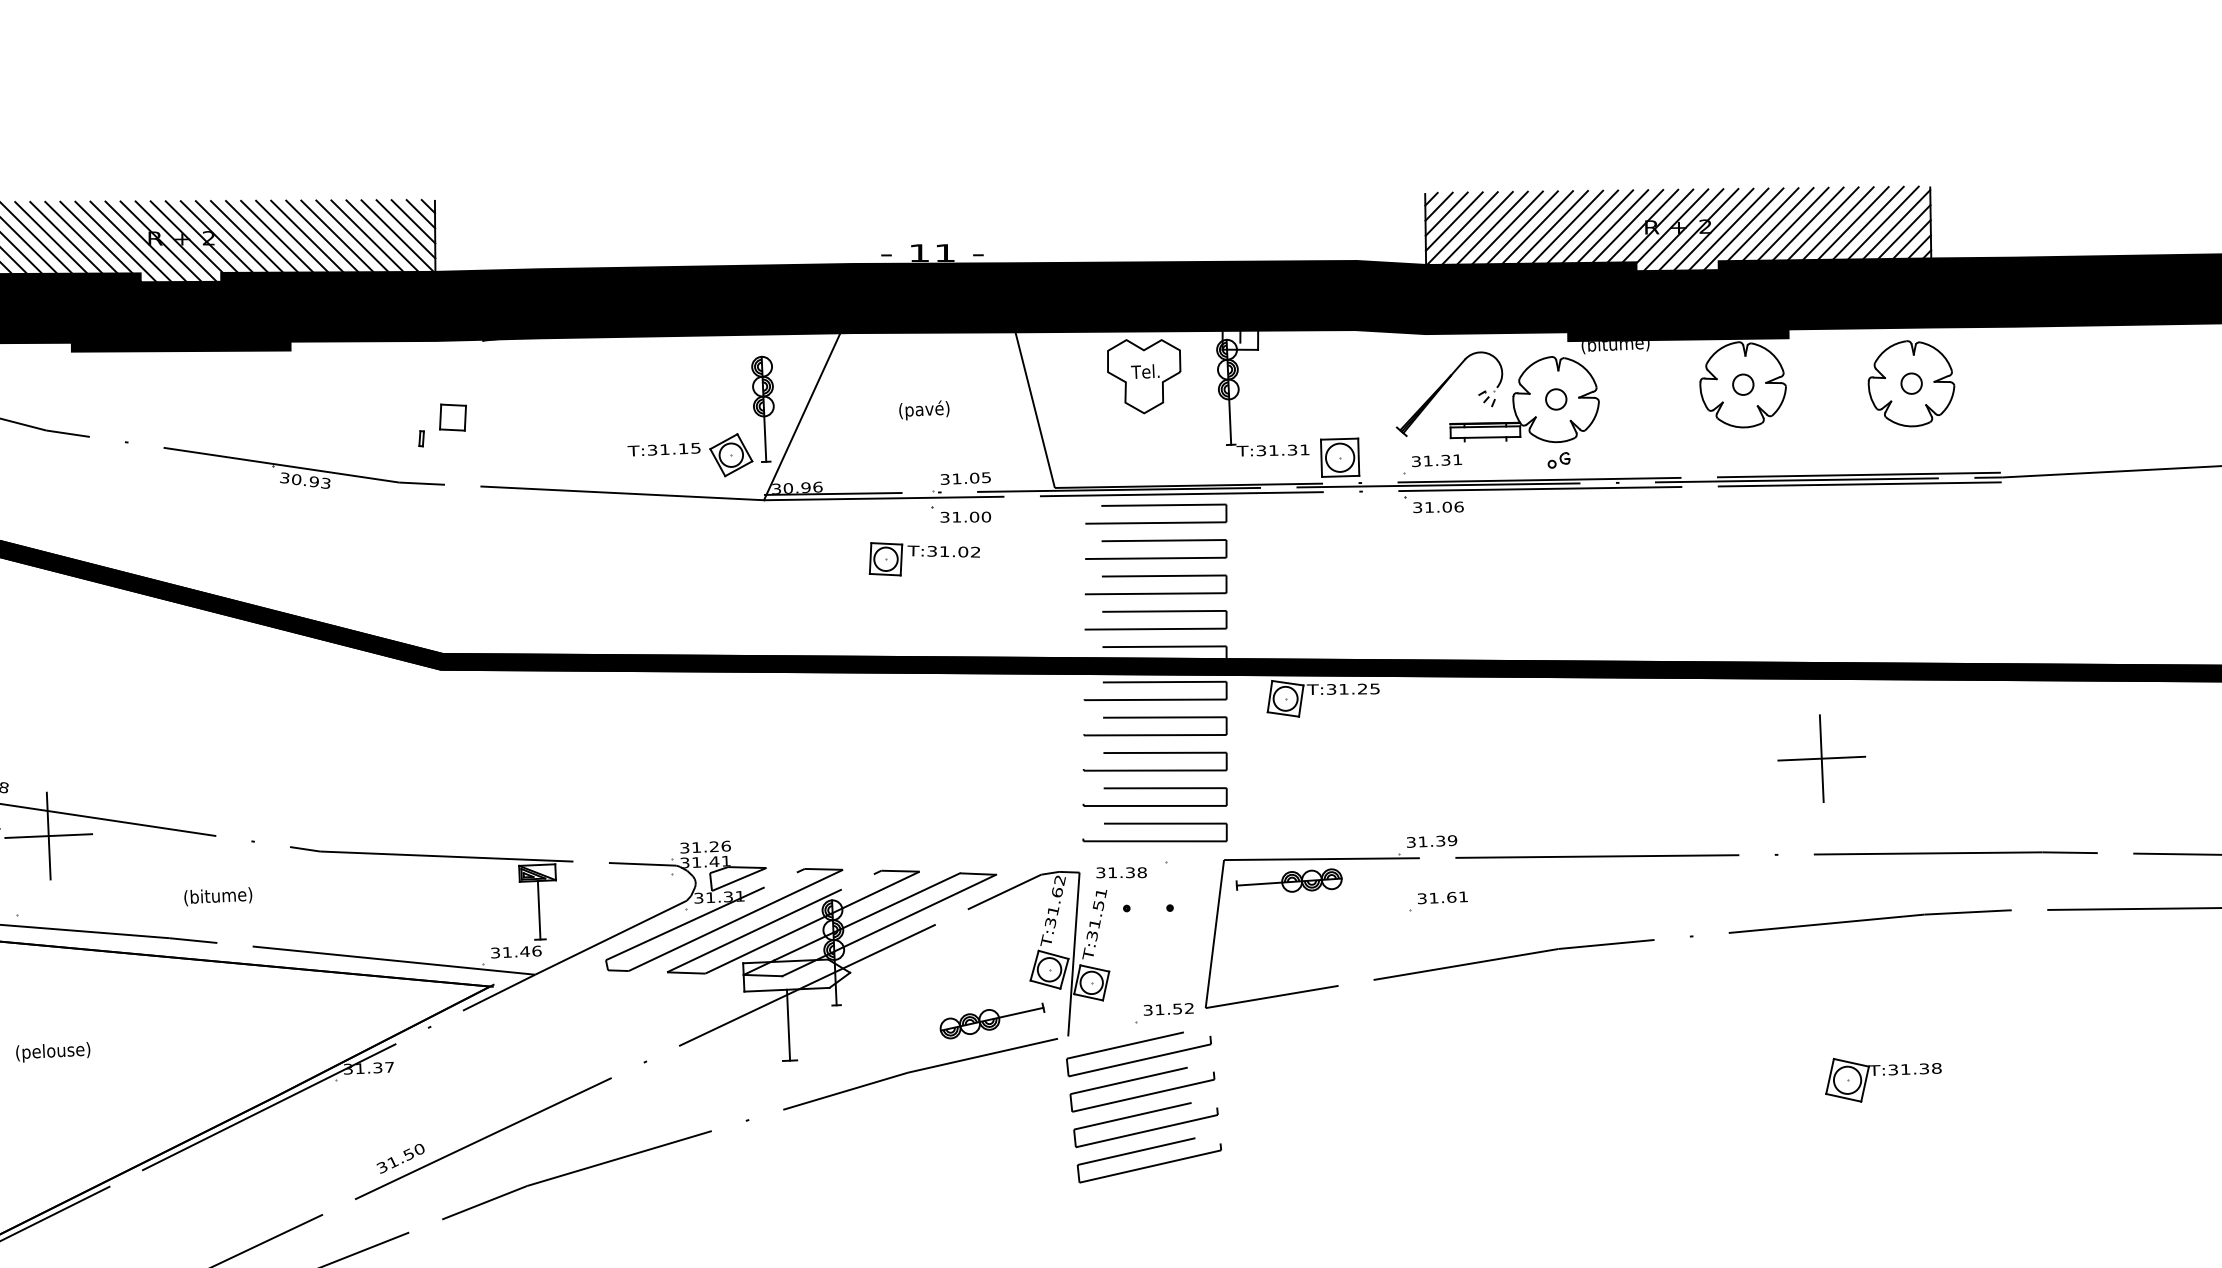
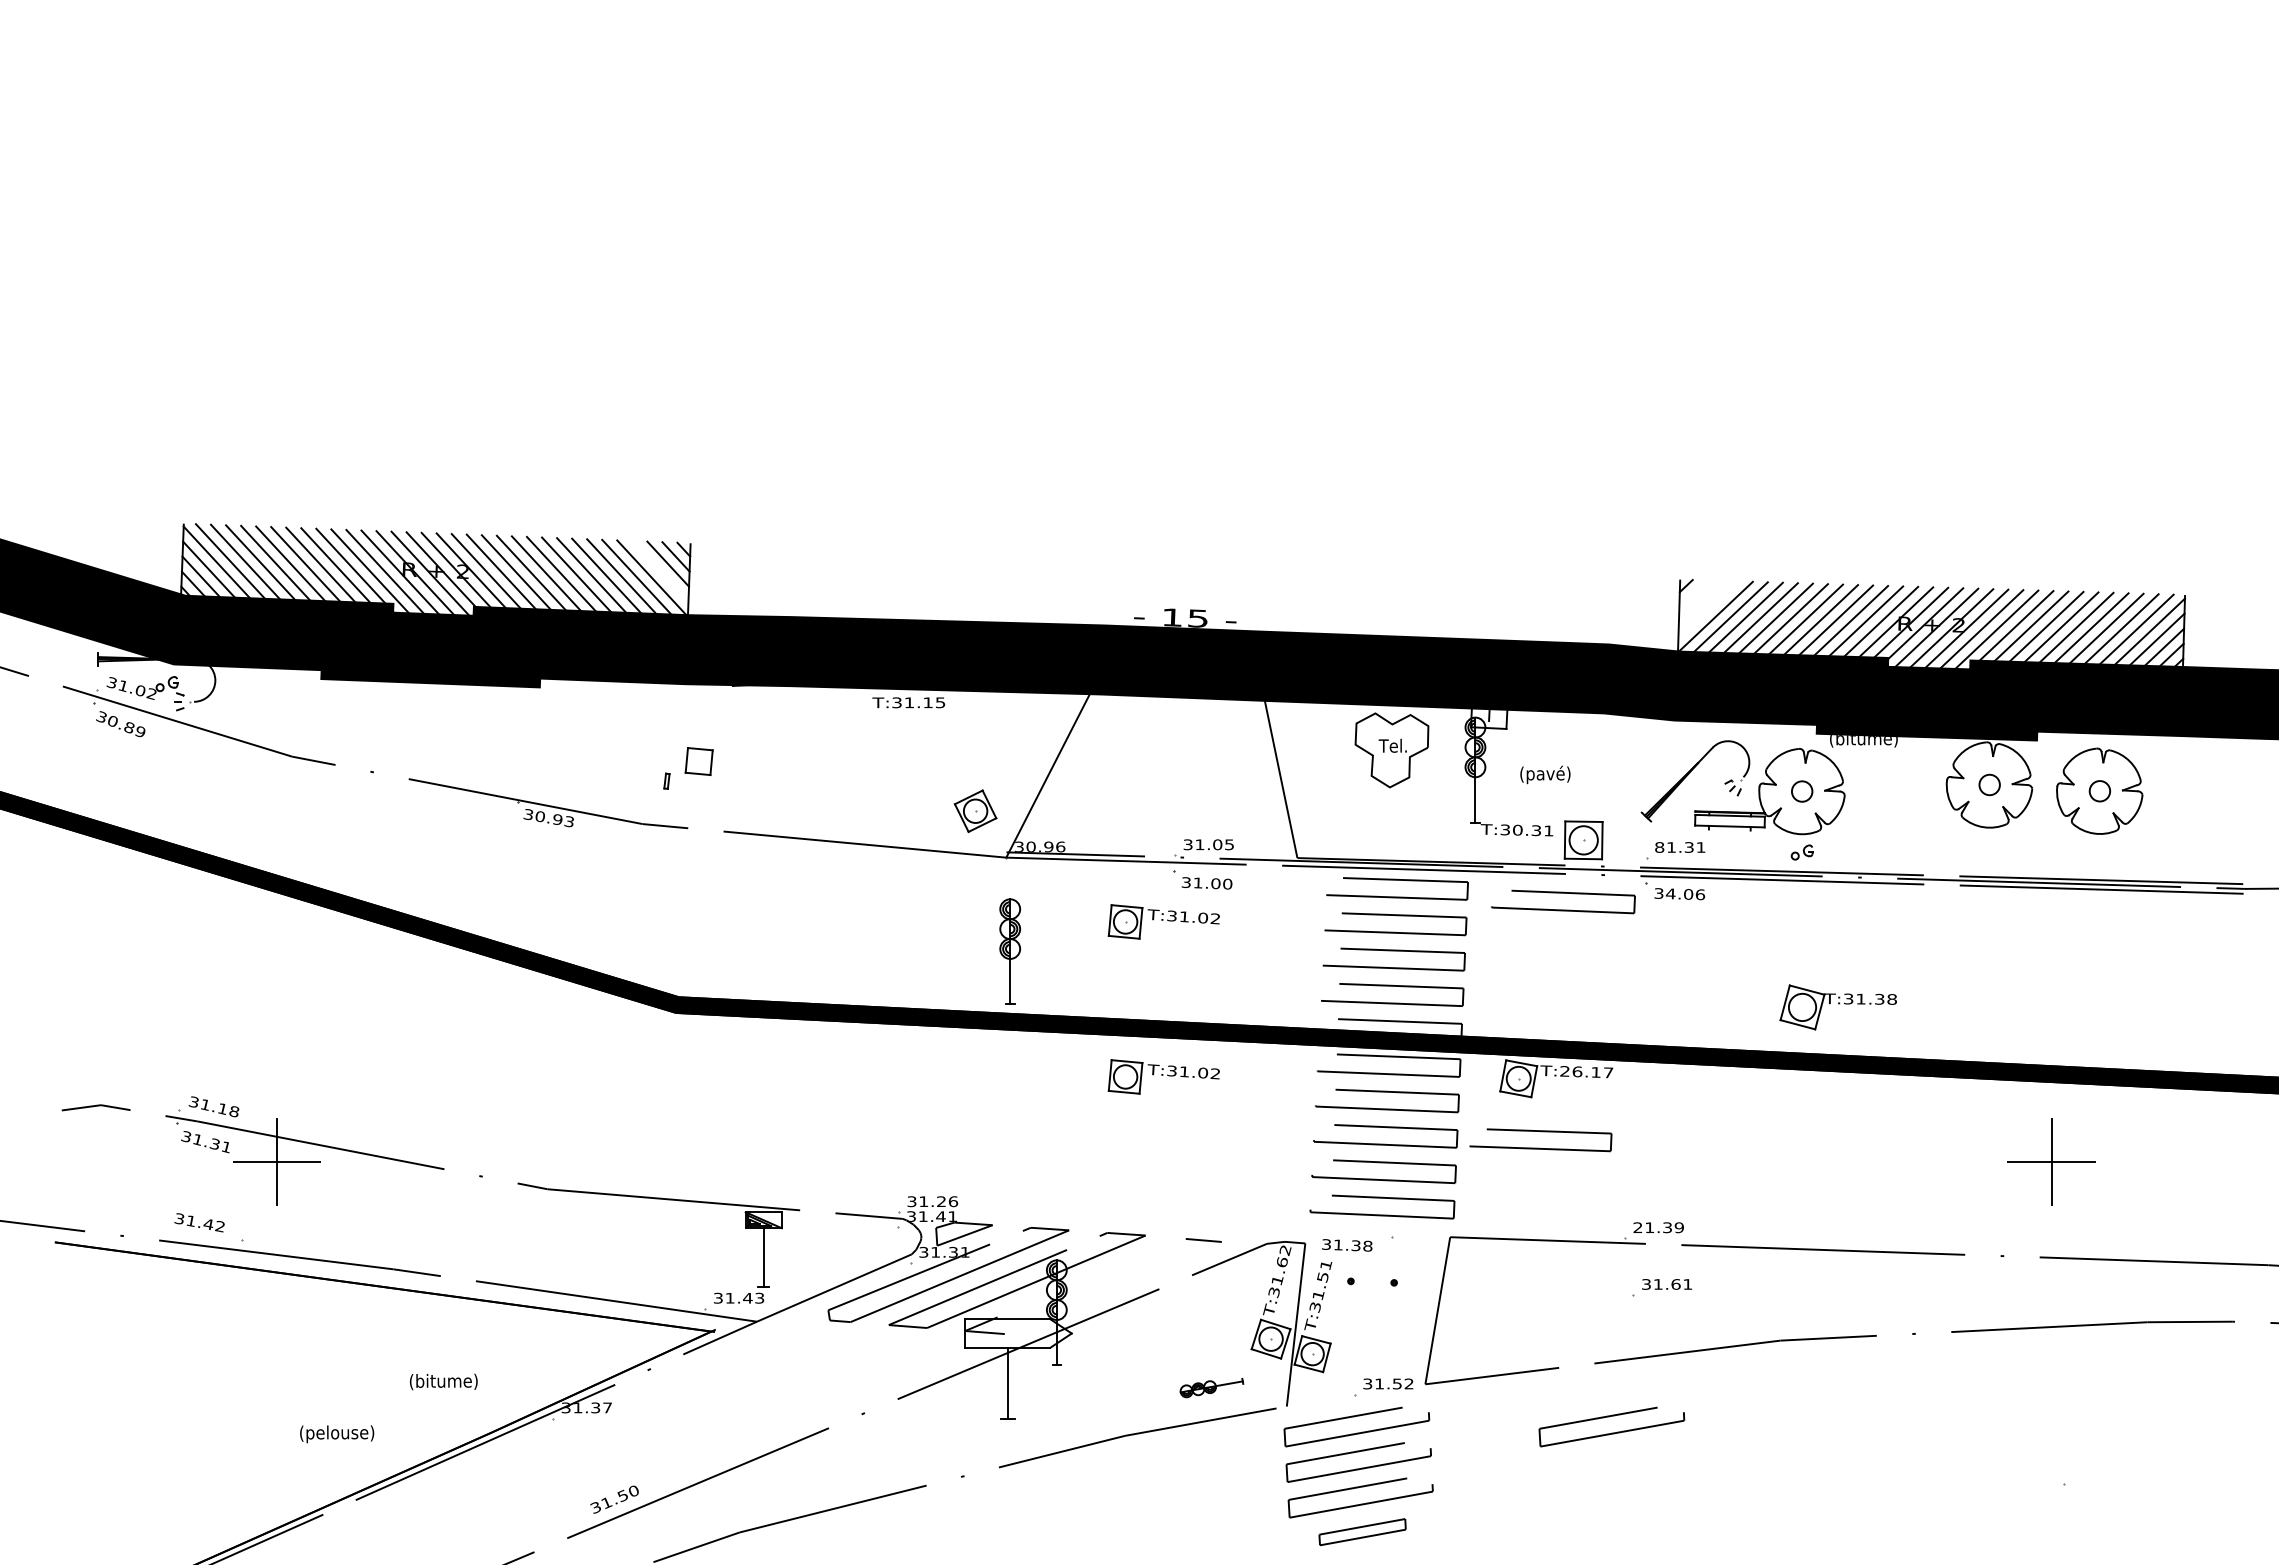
line: (1439, 206) -> (1693, 593), removed
line: (1446, 214) -> (1700, 601), removed
line: (1453, 221) -> (1707, 609), removed
line: (406, 229) -> (660, 571), removed
text: (944, 252) -> (1197, 618), 11 -> 15
part: (1911, 382) -> (2099, 790), moved
part: (764, 408) -> (1010, 951), moved
text: (924, 410) -> (1545, 774), moved
text: (663, 449) -> (908, 702), moved
text: (1273, 449) -> (1517, 829), T:31.31 -> T:30.31
text: (1416, 461) -> (1659, 847), 31.31 -> 81.31
text: (1429, 507) -> (1670, 893), 31.06 -> 34.06
part: (1322, 511) -> (1563, 893), added
text: (1353, 689) -> (1586, 1072), T:31.25 -> T:26.17
part: (930, 712) -> (1163, 1076), added
part: (1310, 766) -> (1540, 1147), added
text: (1410, 842) -> (1637, 1227), 31.39 -> 21.39
part: (1288, 881) -> (1513, 1261), removed
text: (217, 896) -> (443, 1381), moved
line: (866, 916) -> (1090, 1277), removed
line: (888, 925) -> (1112, 1287), removed
text: (536, 950) -> (759, 1297), 31.46 -> 31.43
part: (992, 1020) -> (1211, 1387), size x0.6
part: (1393, 1042) -> (1611, 1426), added
text: (53, 1052) -> (337, 1434), moved
part: (1882, 1078) -> (1837, 1007), moved
part: (1149, 1159) -> (1362, 1533), size x0.6

